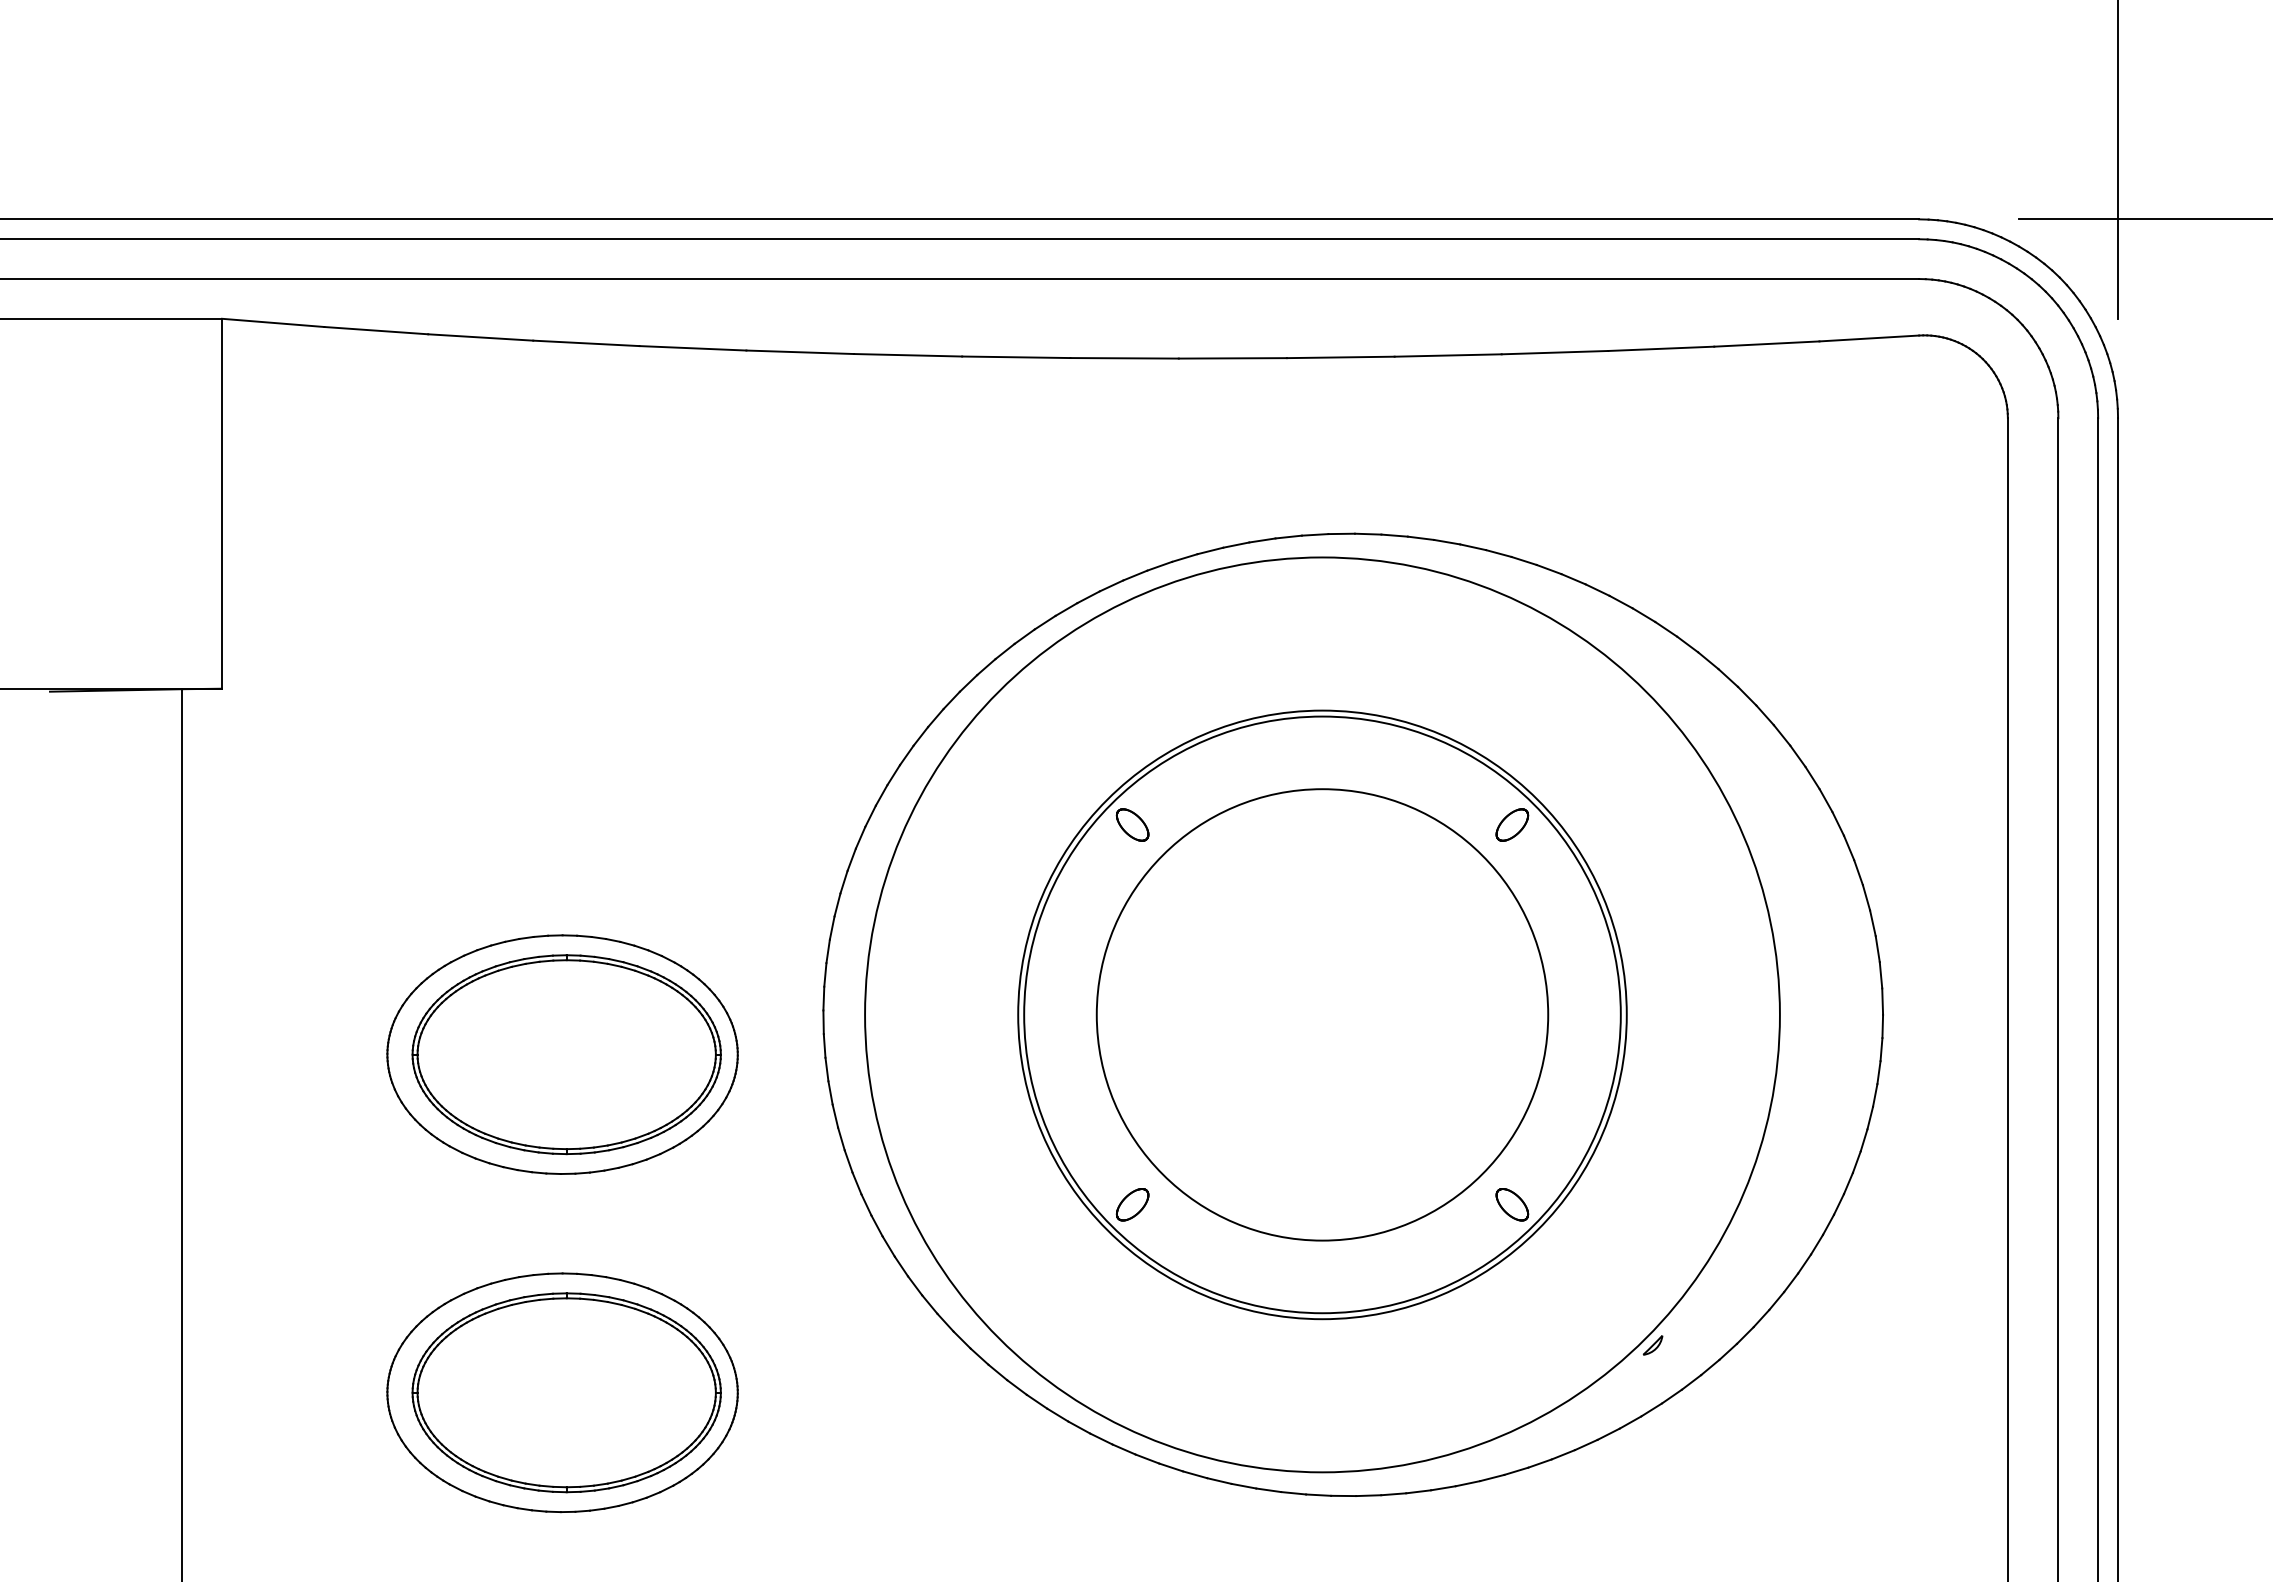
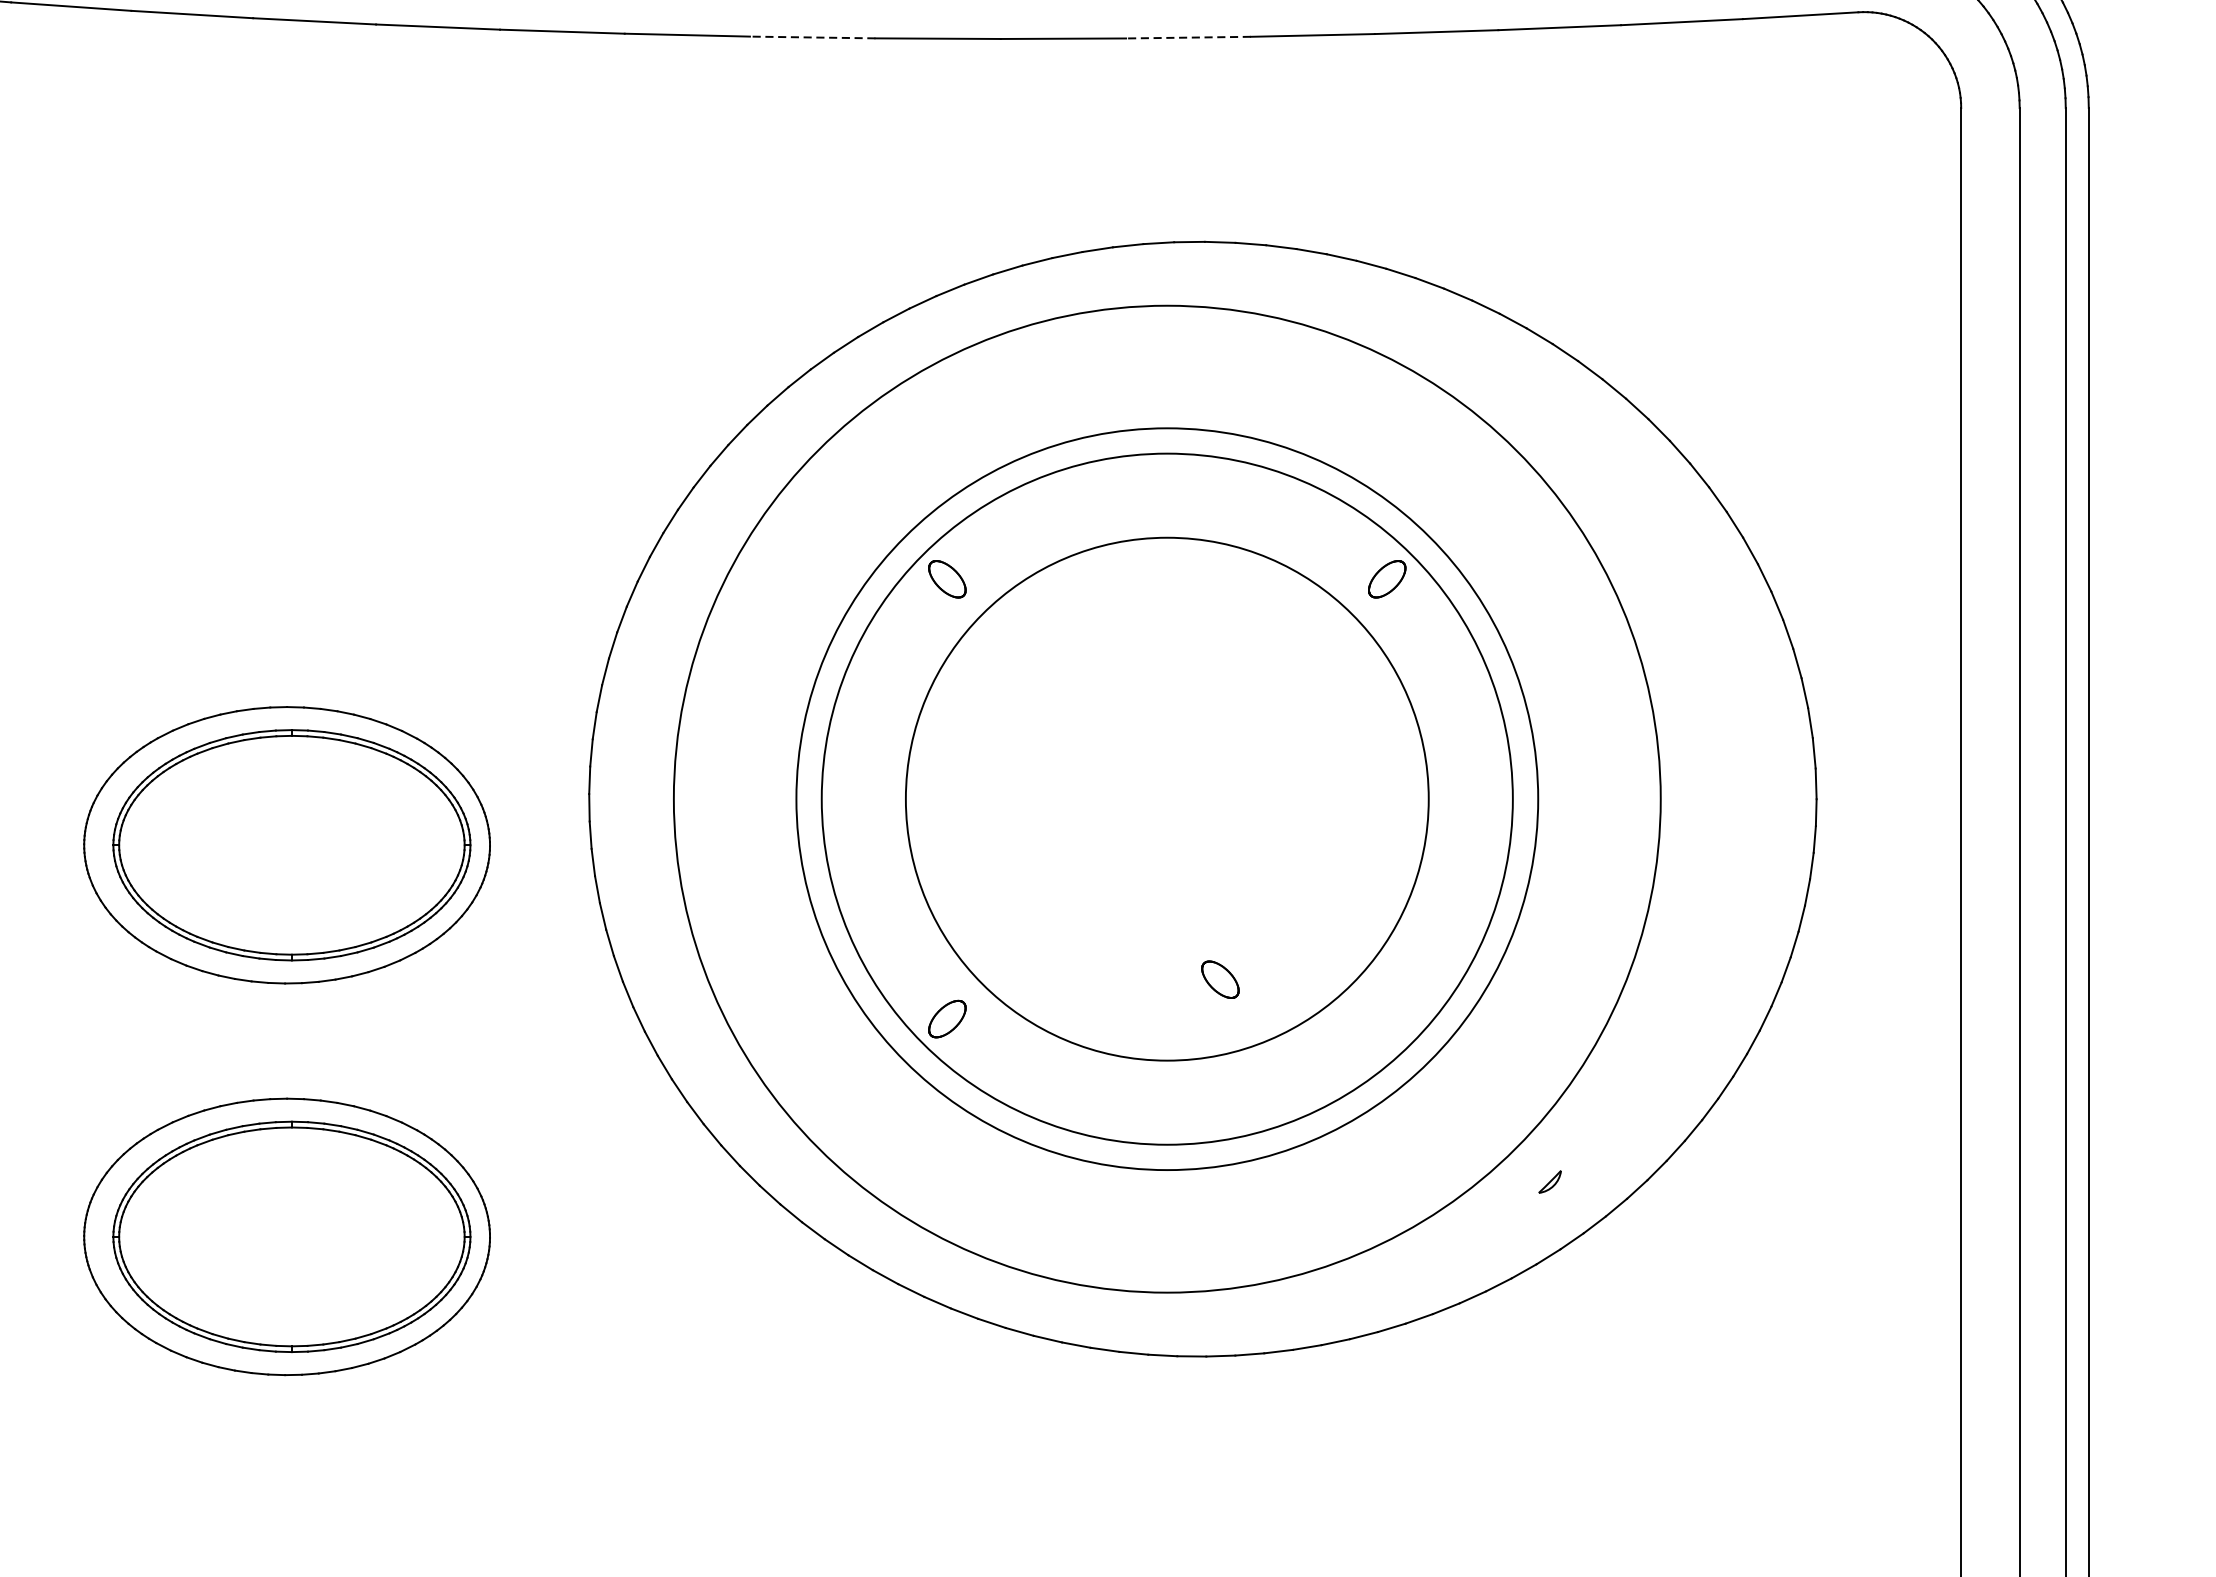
line: (1015, 357) -> (811, 37), solid -> dashed
line: (1340, 357) -> (1188, 37), solid -> dashed
circle: (1322, 1014) -> (1167, 798), size x0.7
circle: (1322, 1014) -> (1167, 798), size x1.4
part: (1512, 1204) -> (1220, 979), moved

